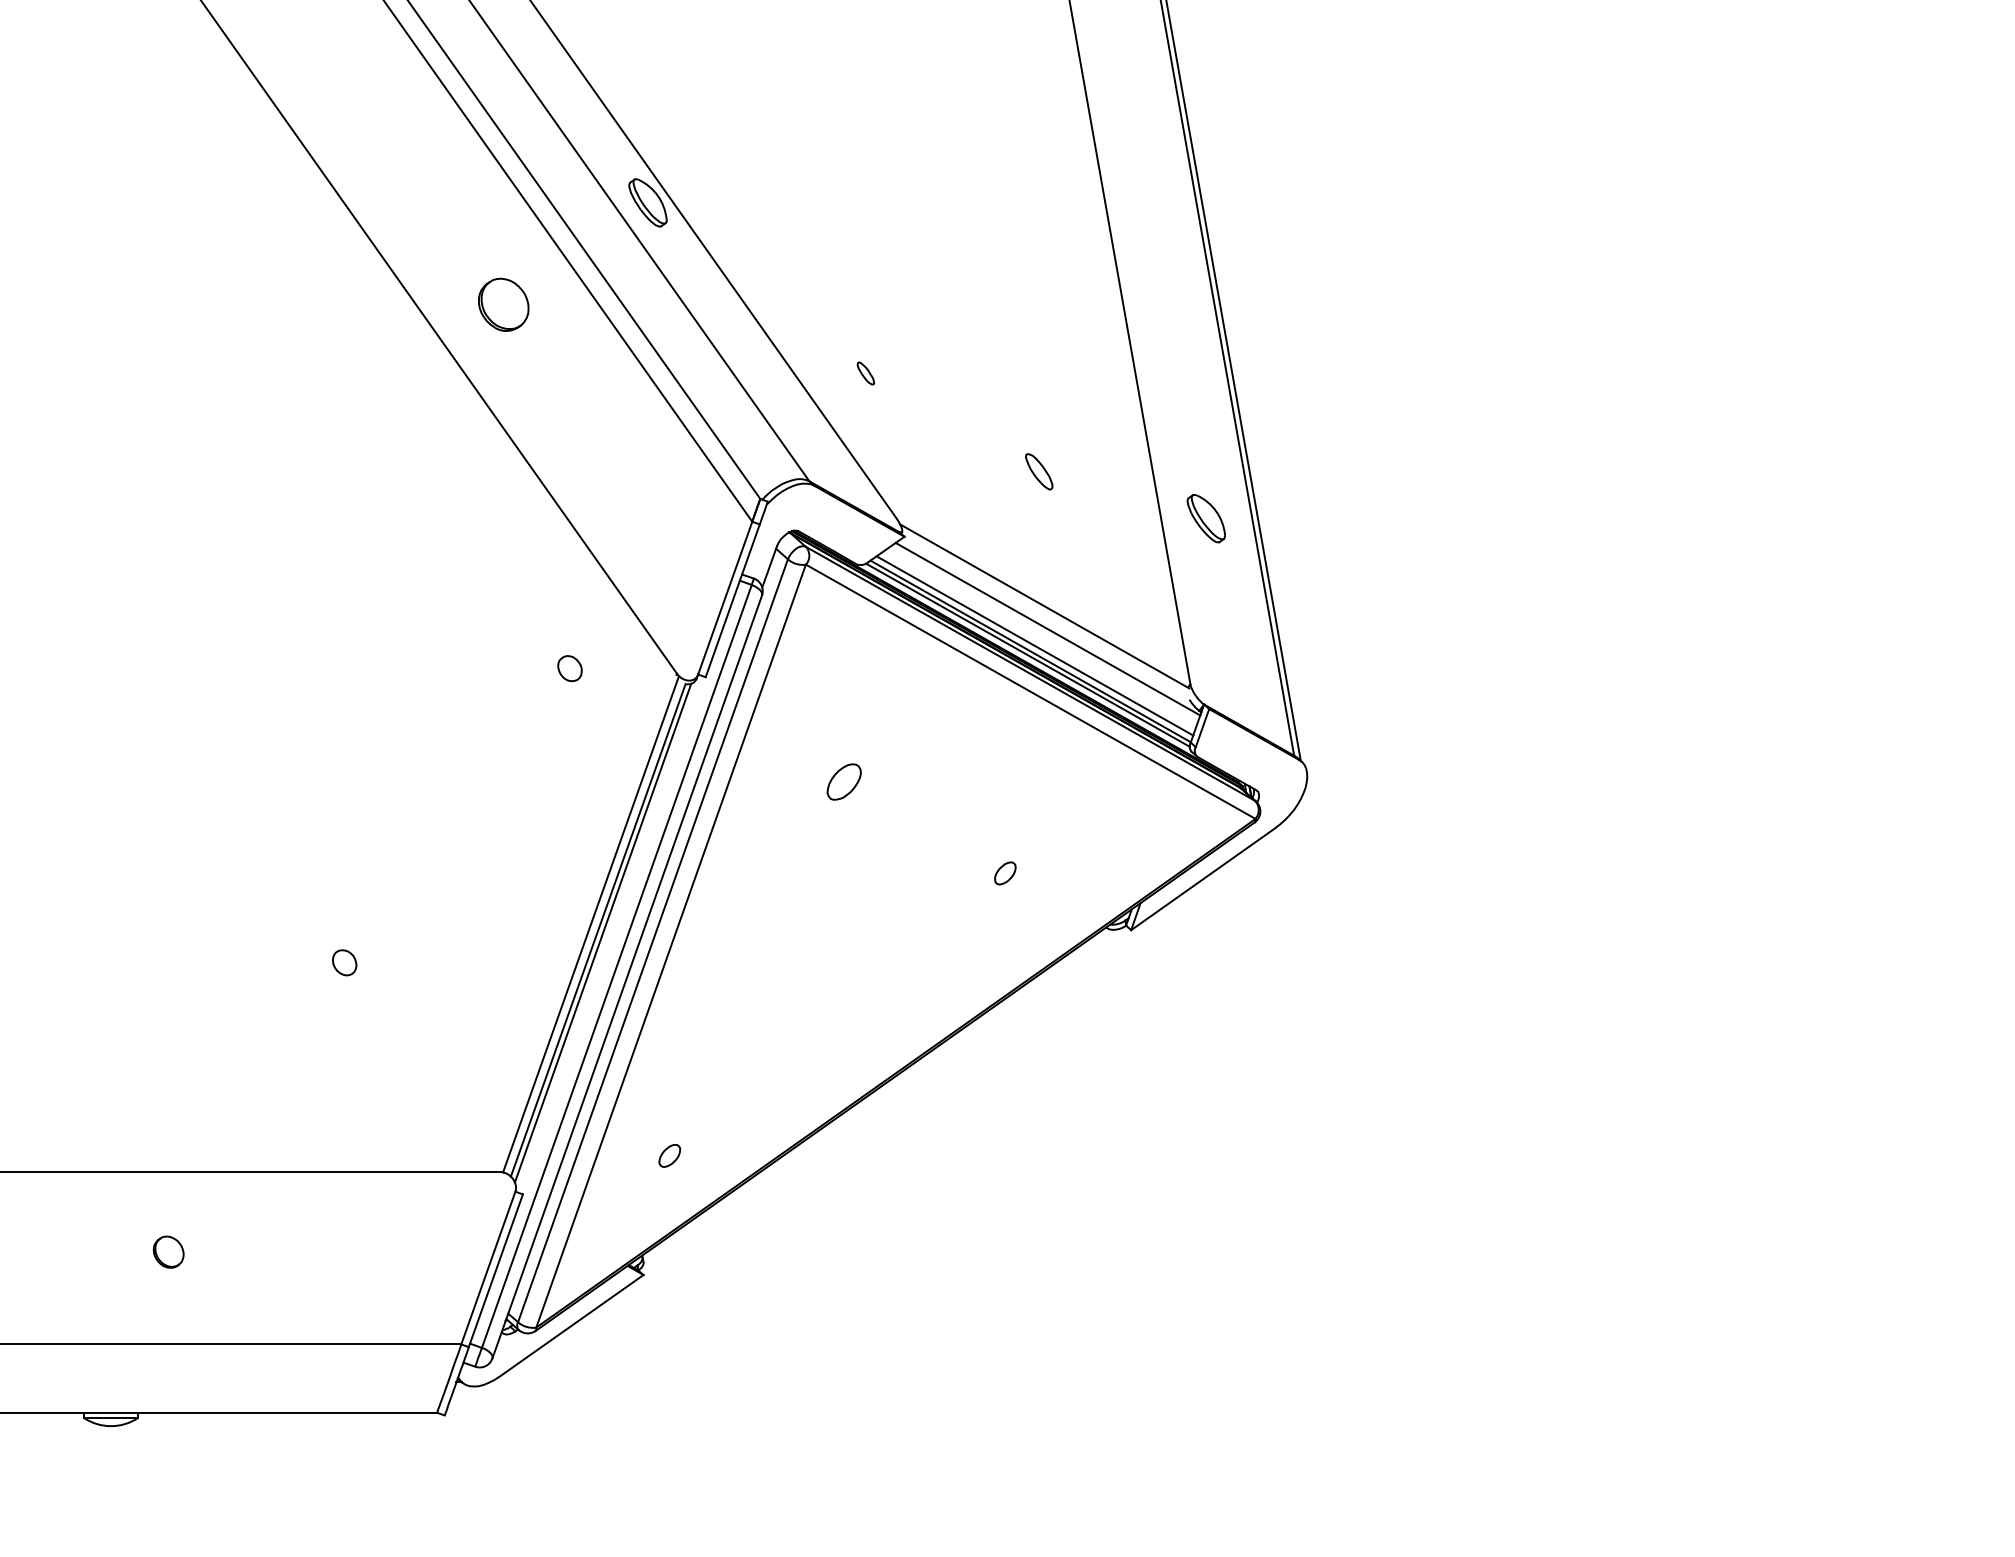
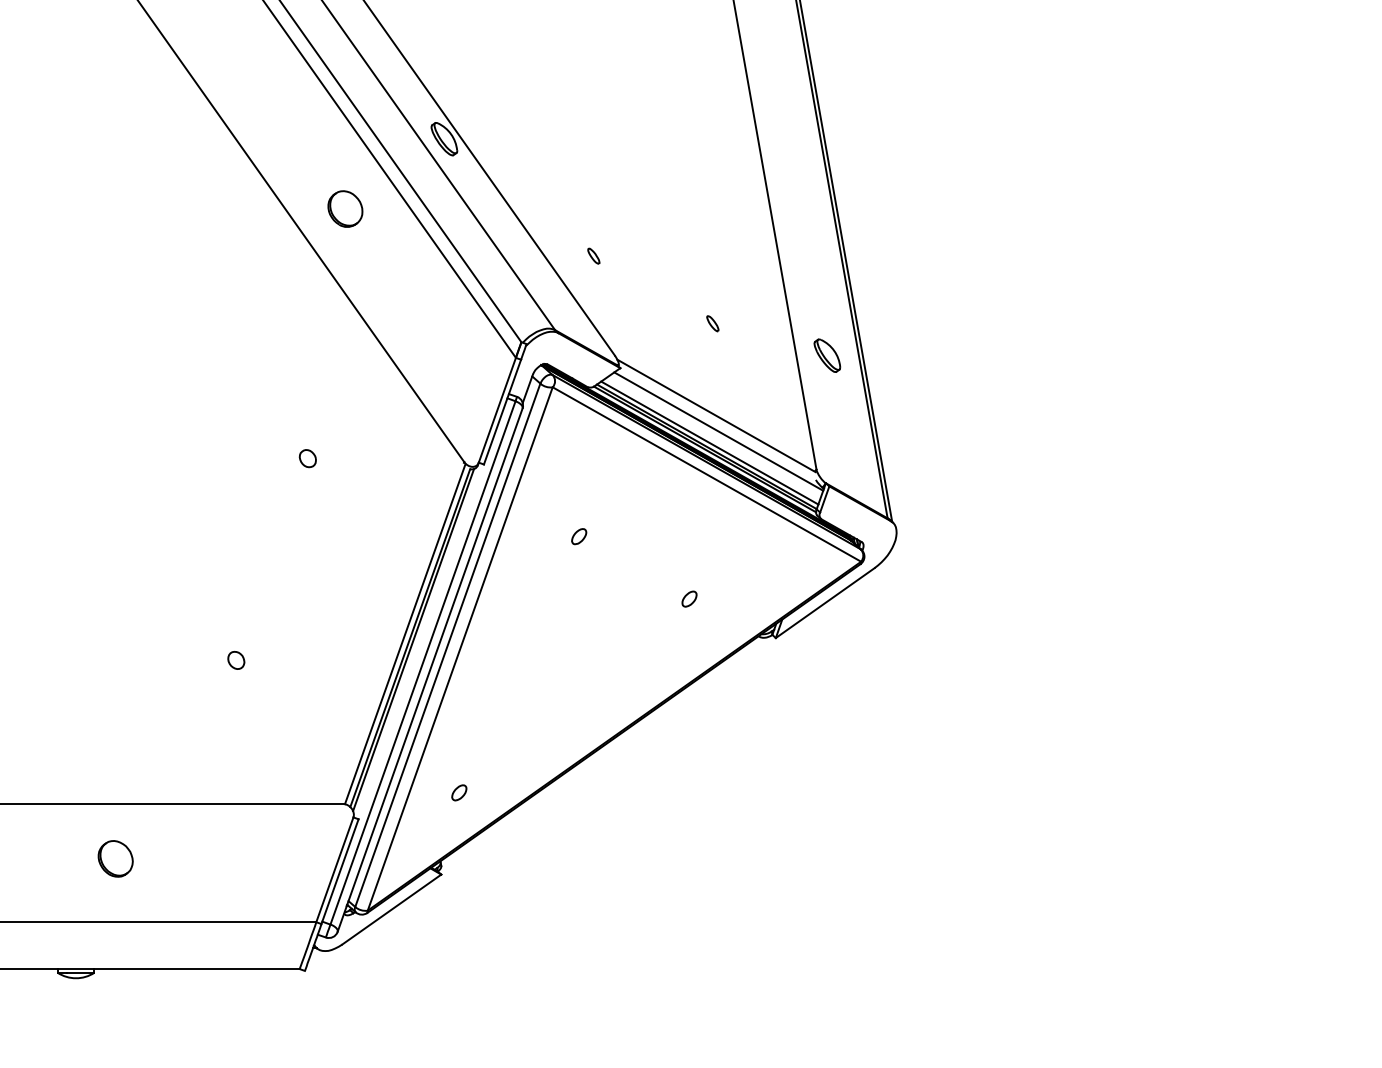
part: (1038, 471) -> (712, 323), size x0.62
part: (569, 668) -> (307, 458), moved
part: (844, 782) -> (579, 536), size x0.62
part: (168, 1251) -> (115, 858), size x1.67

